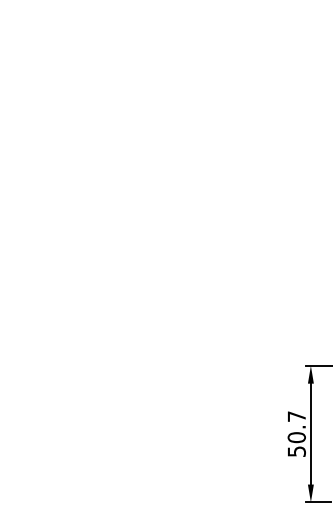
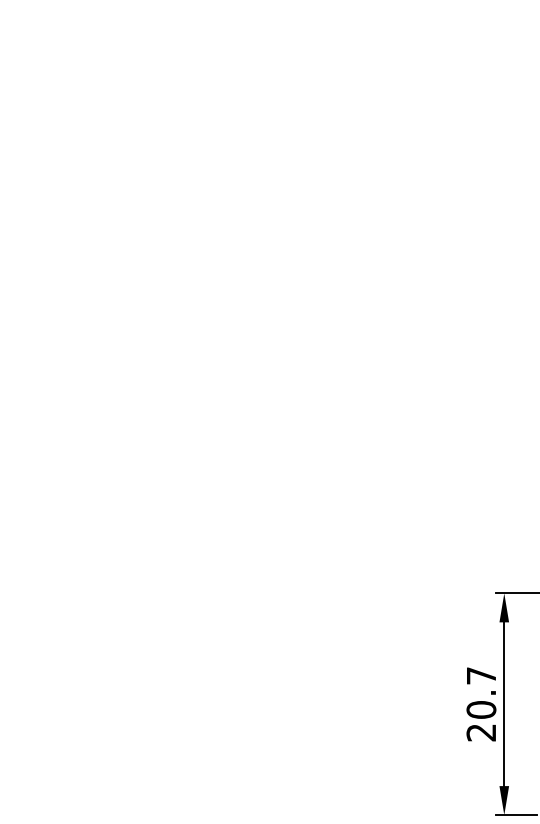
text: (296, 451) -> (480, 732), 50.7 -> 20.7

